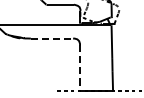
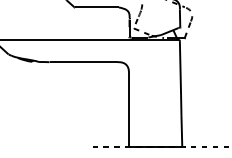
line: (52, 38) -> (84, 62), dashed -> solid
line: (80, 68) -> (129, 110), dashed -> solid

